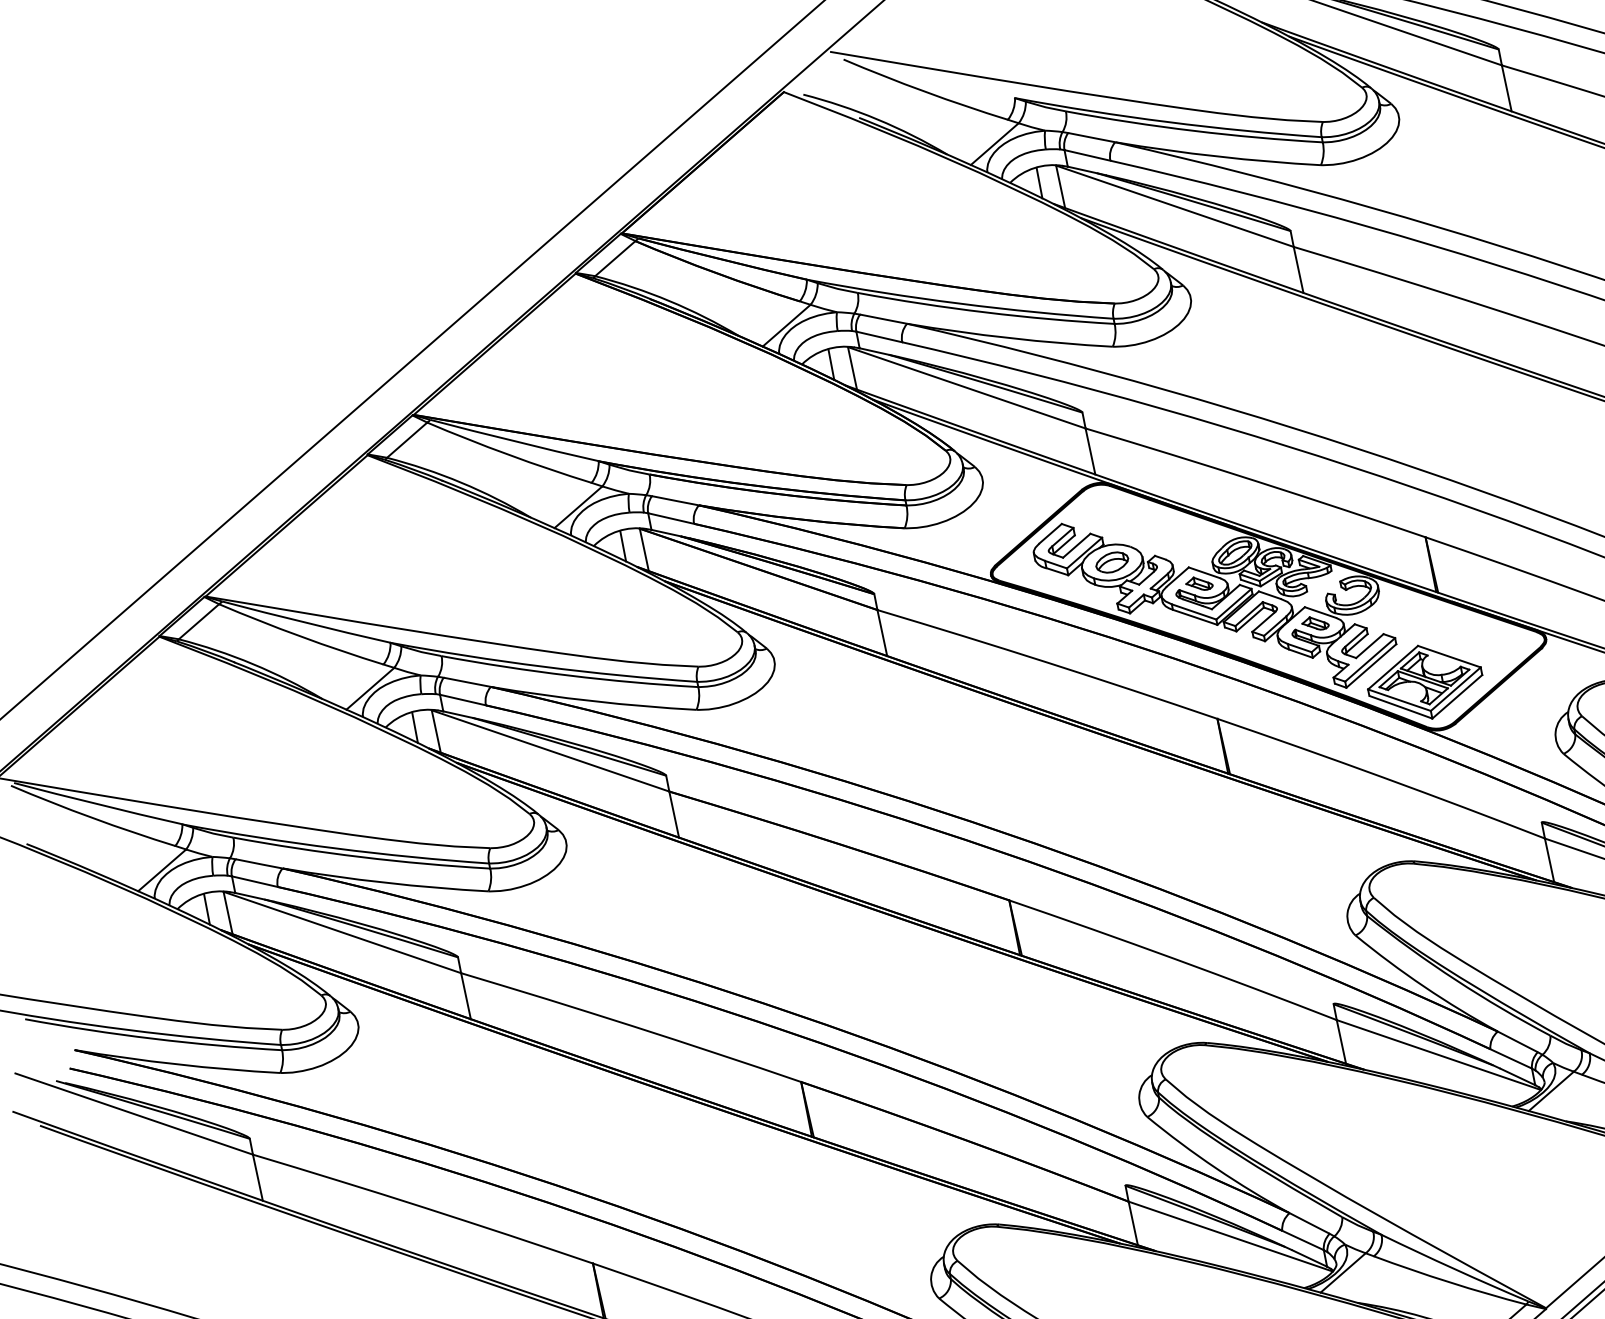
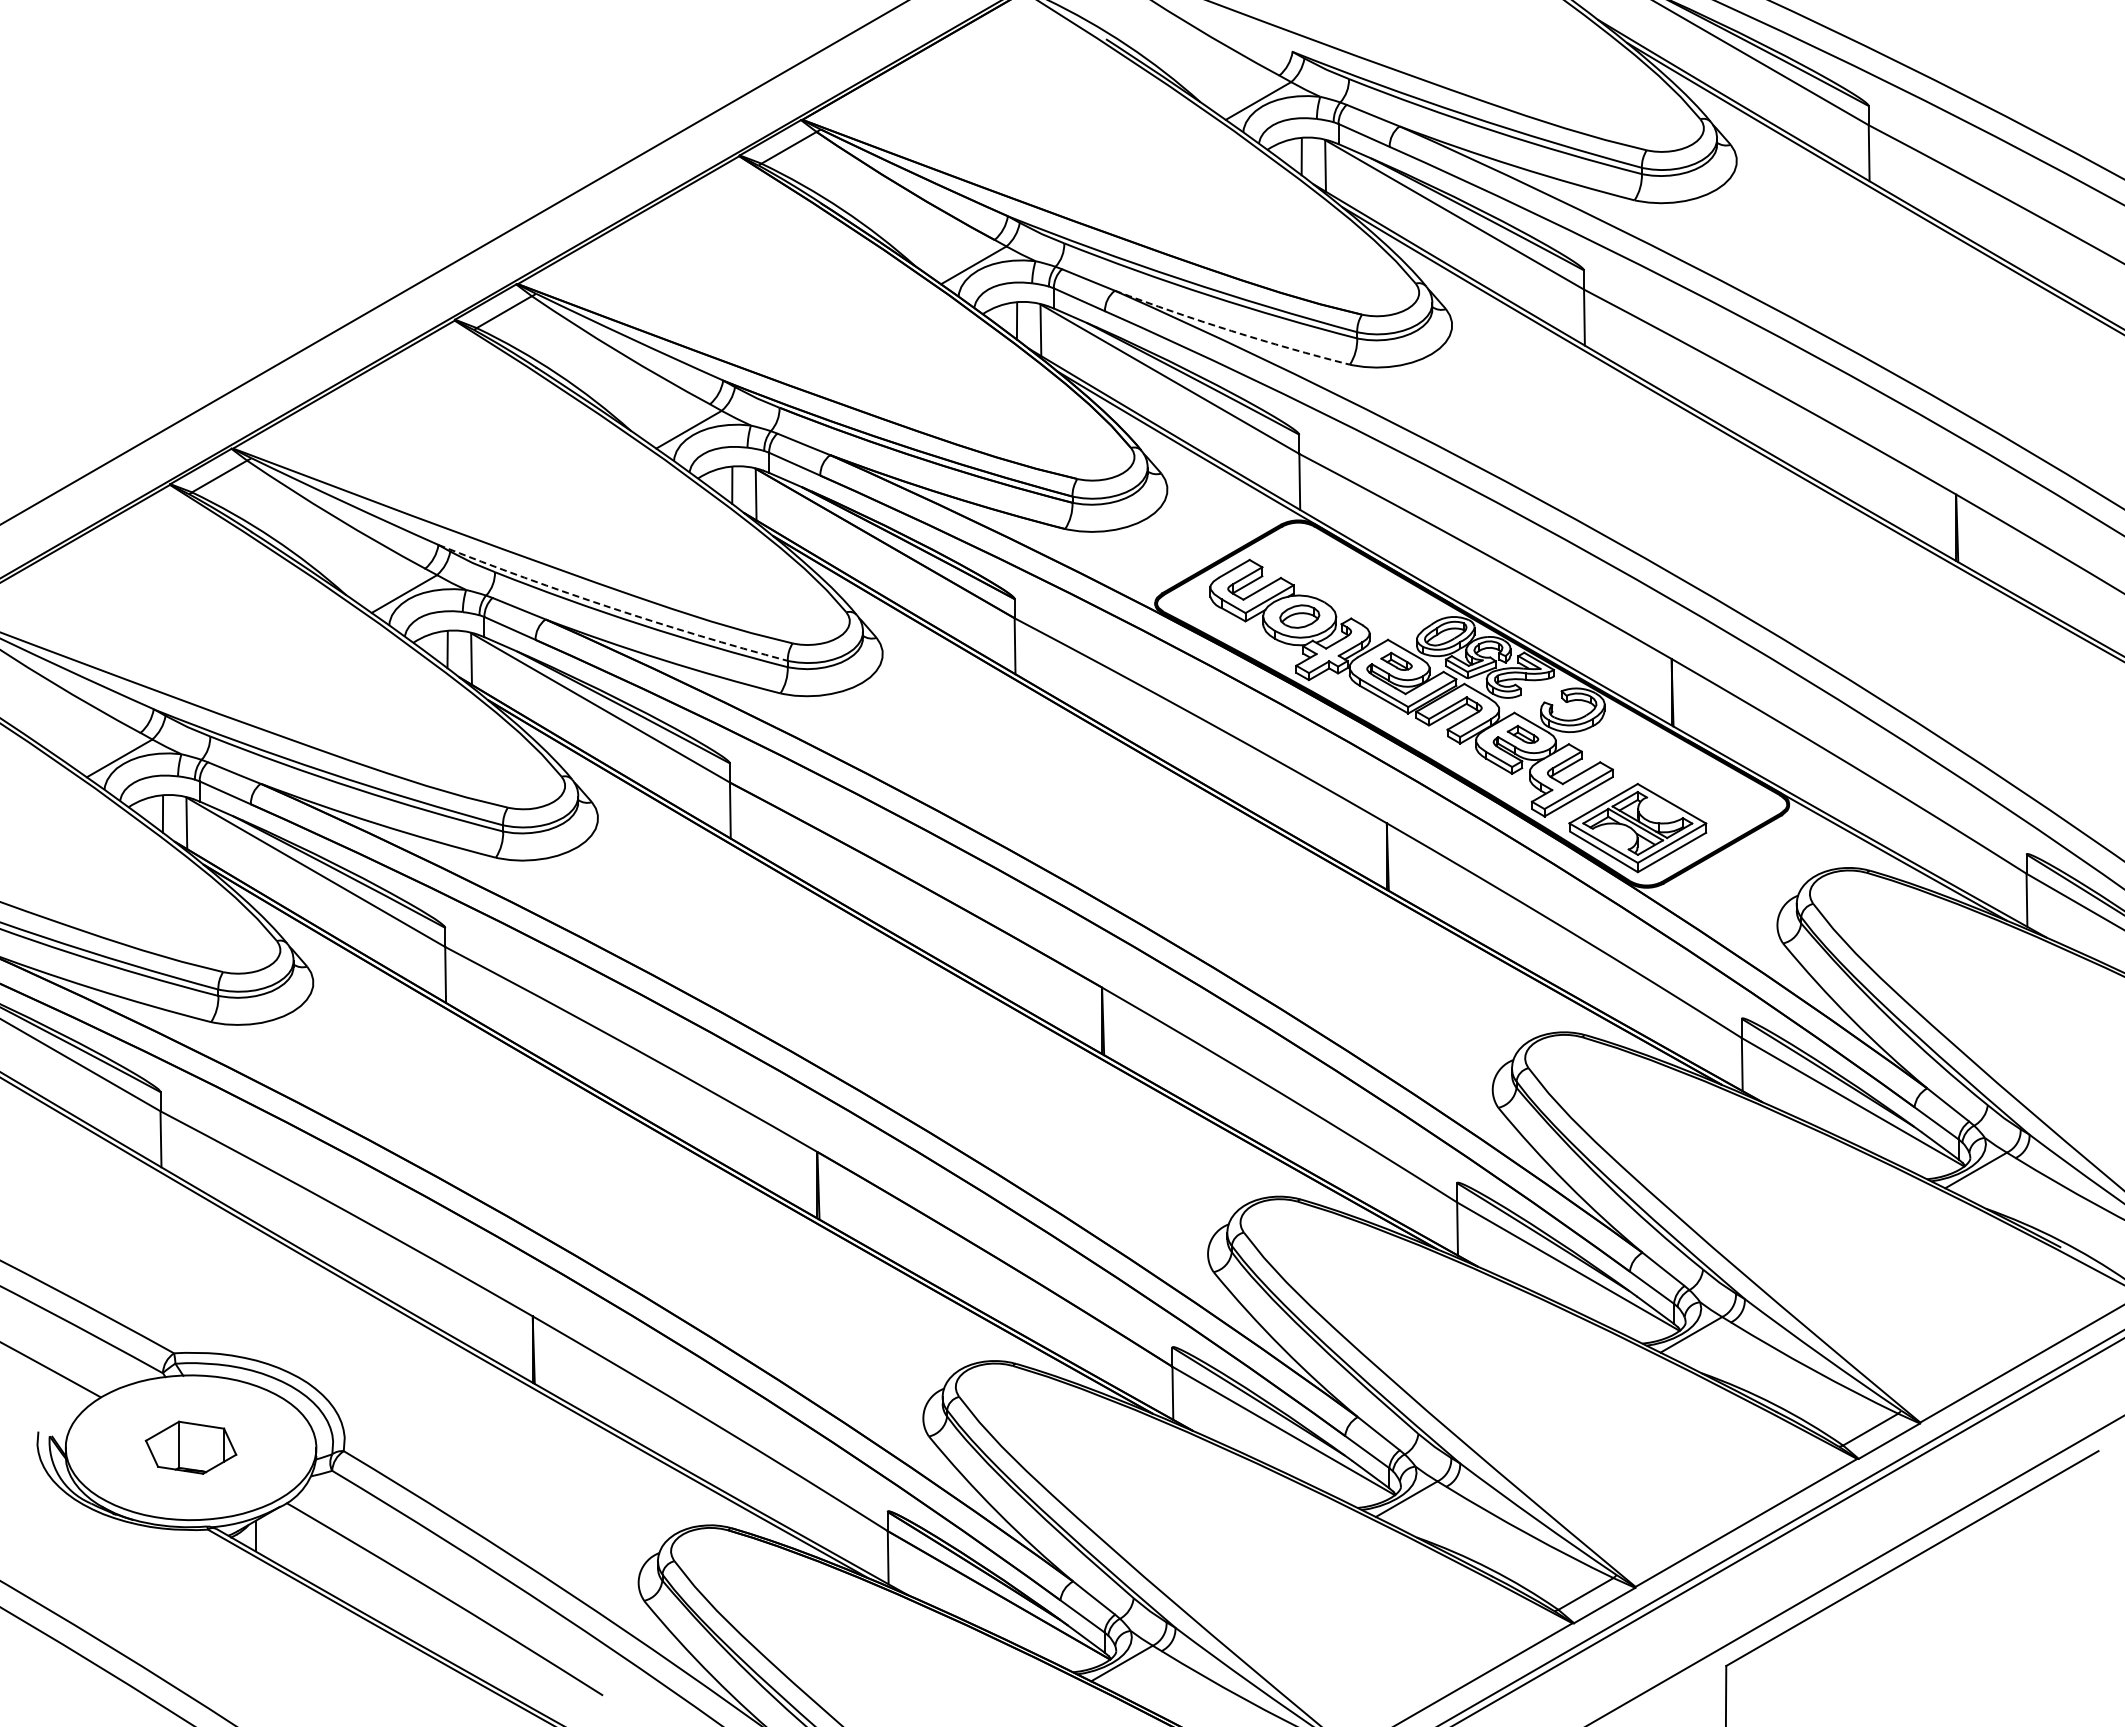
arc: (1009, 337) -> (1231, 330), solid -> dashed
arc: (543, 666) -> (611, 607), solid -> dashed

